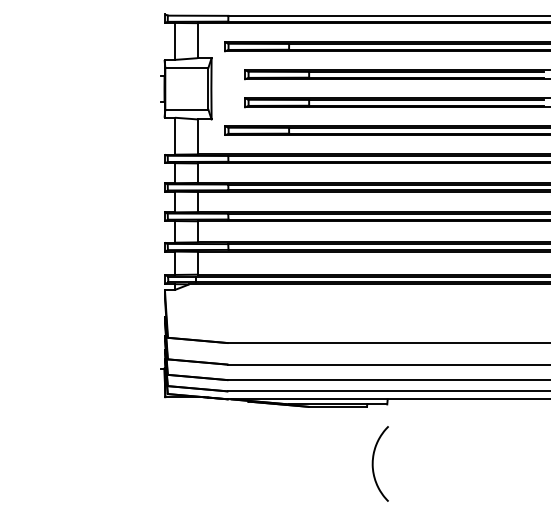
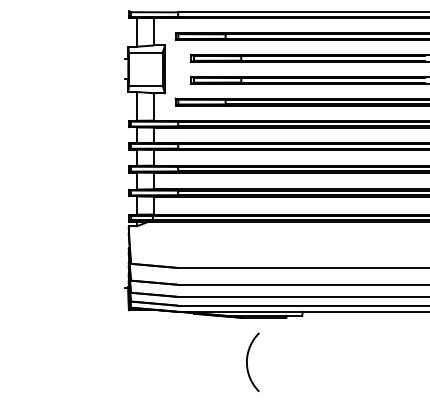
curve: (373, 464) -> (247, 362), moved

